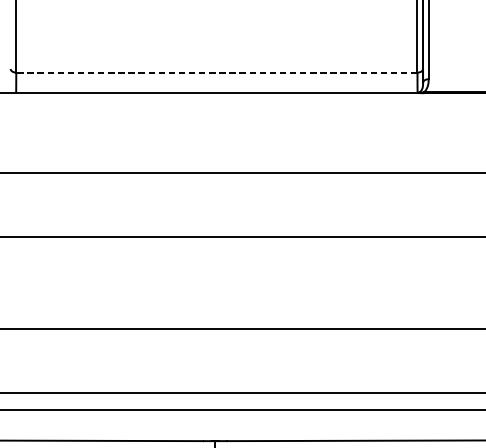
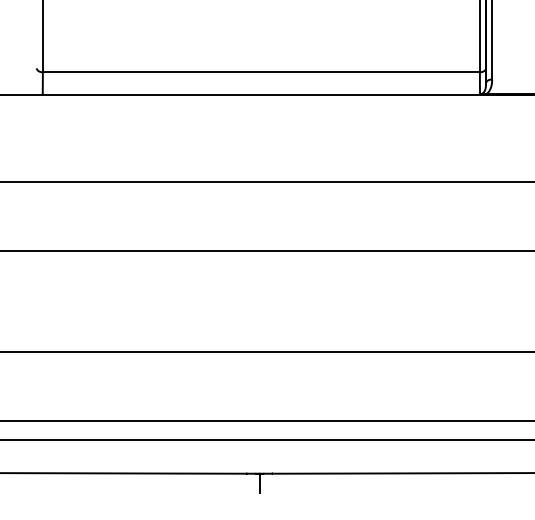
line: (216, 72) -> (261, 72), dashed -> solid

